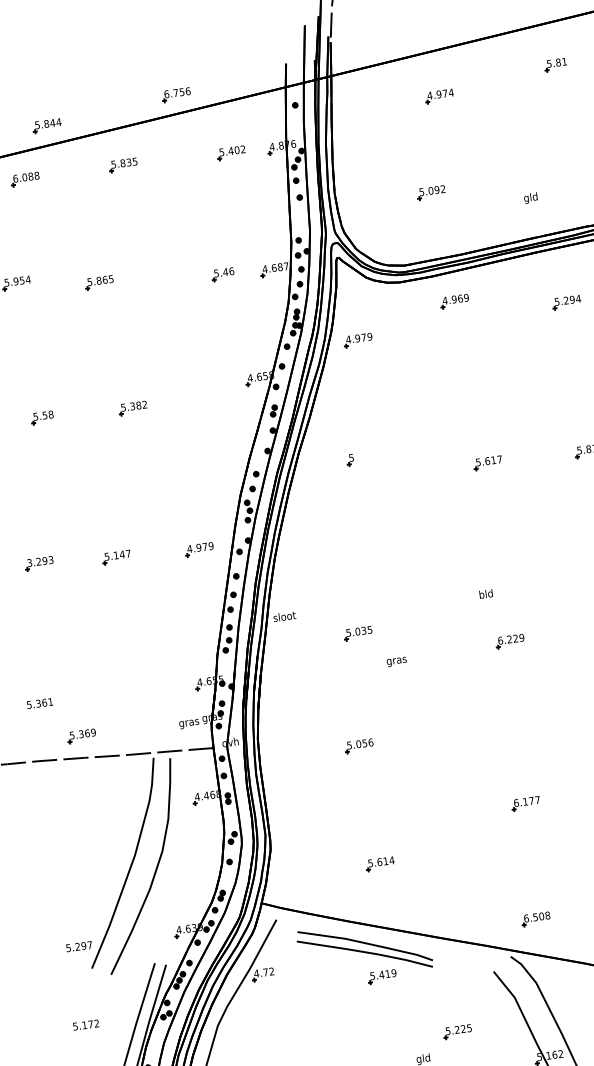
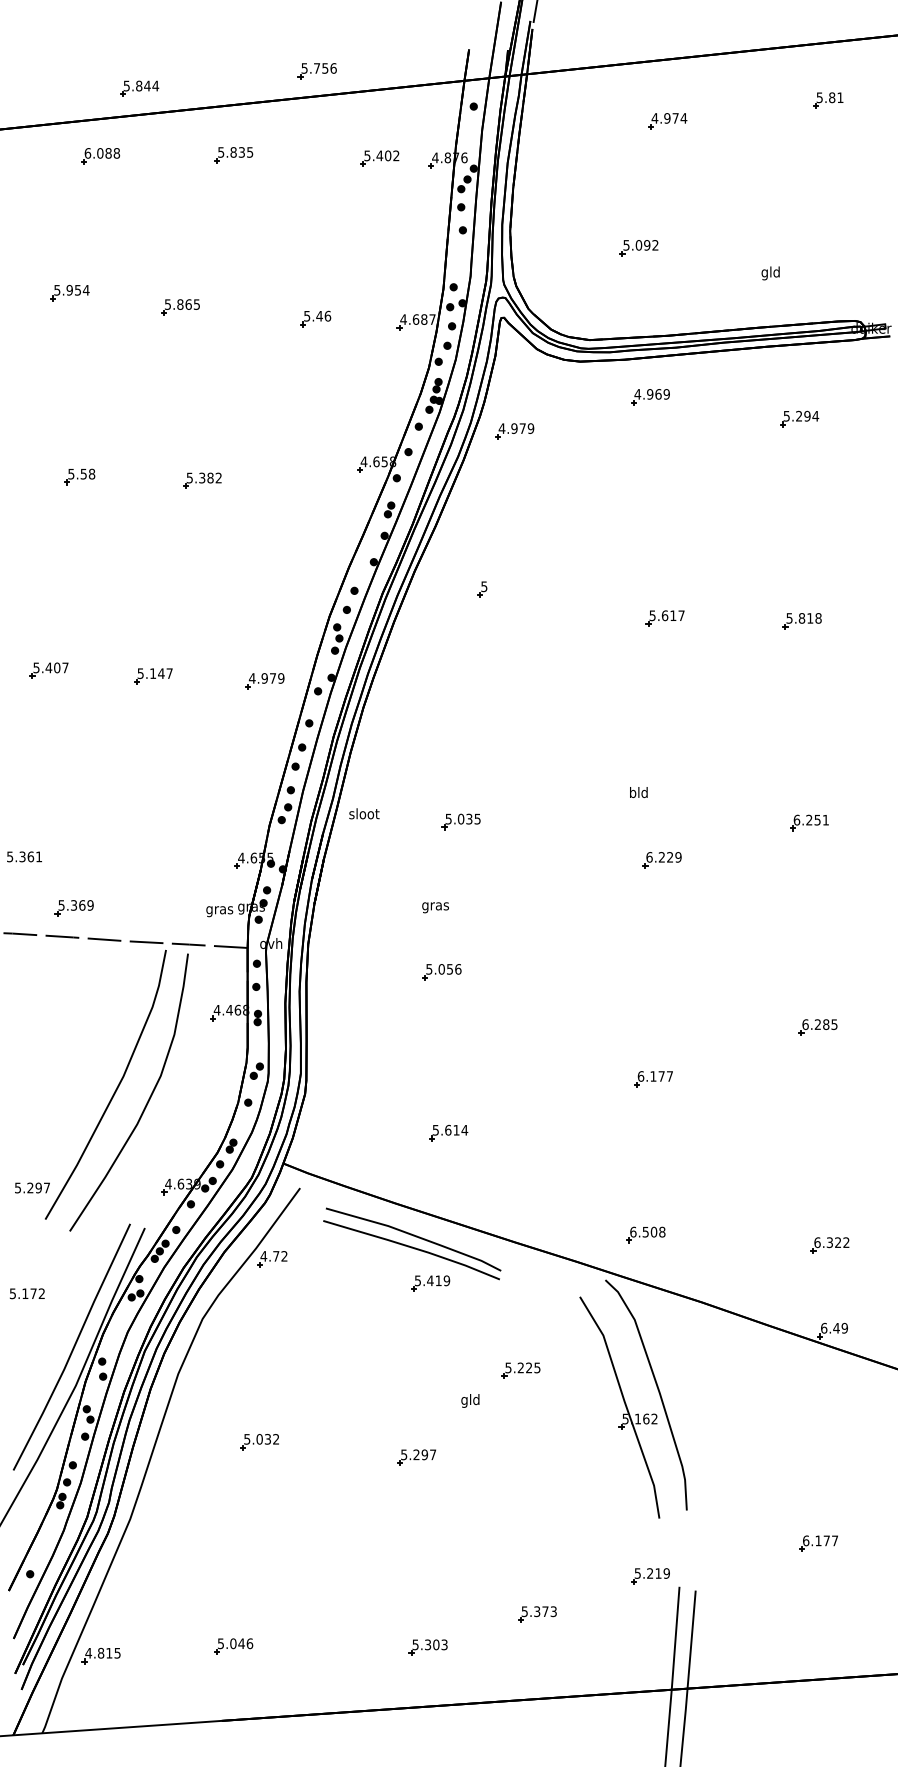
text: (166, 94) -> (304, 68), 6.756 -> 5.756
part: (222, 274) -> (315, 318), moved
text: (39, 561) -> (50, 667), 3.293 -> 5.407
text: (284, 616) -> (364, 813), moved
text: (396, 661) -> (435, 907), moved

